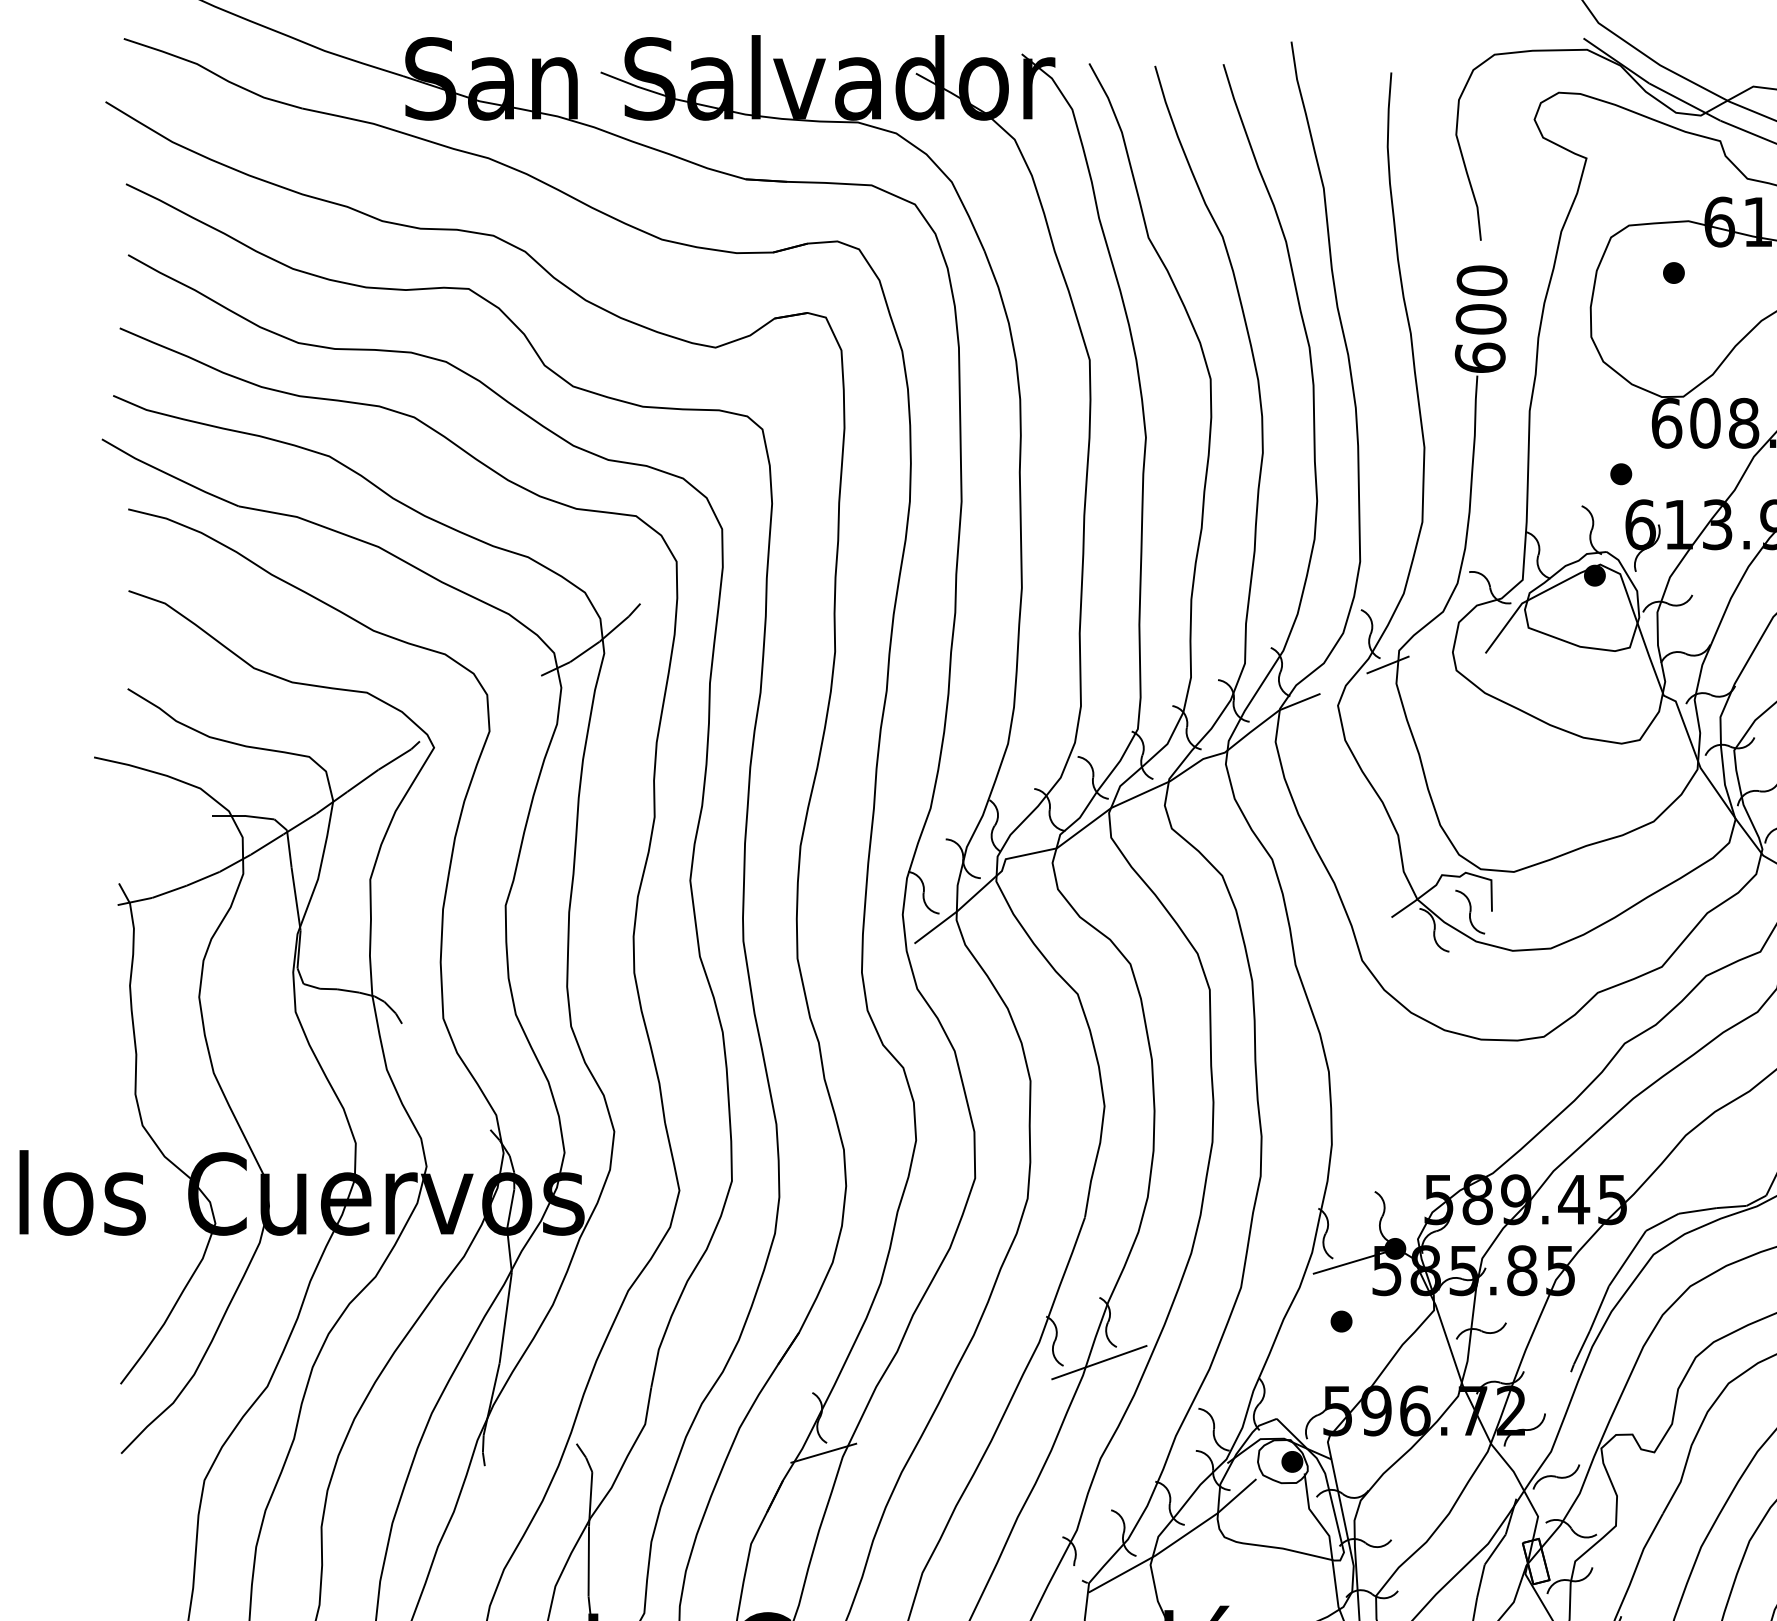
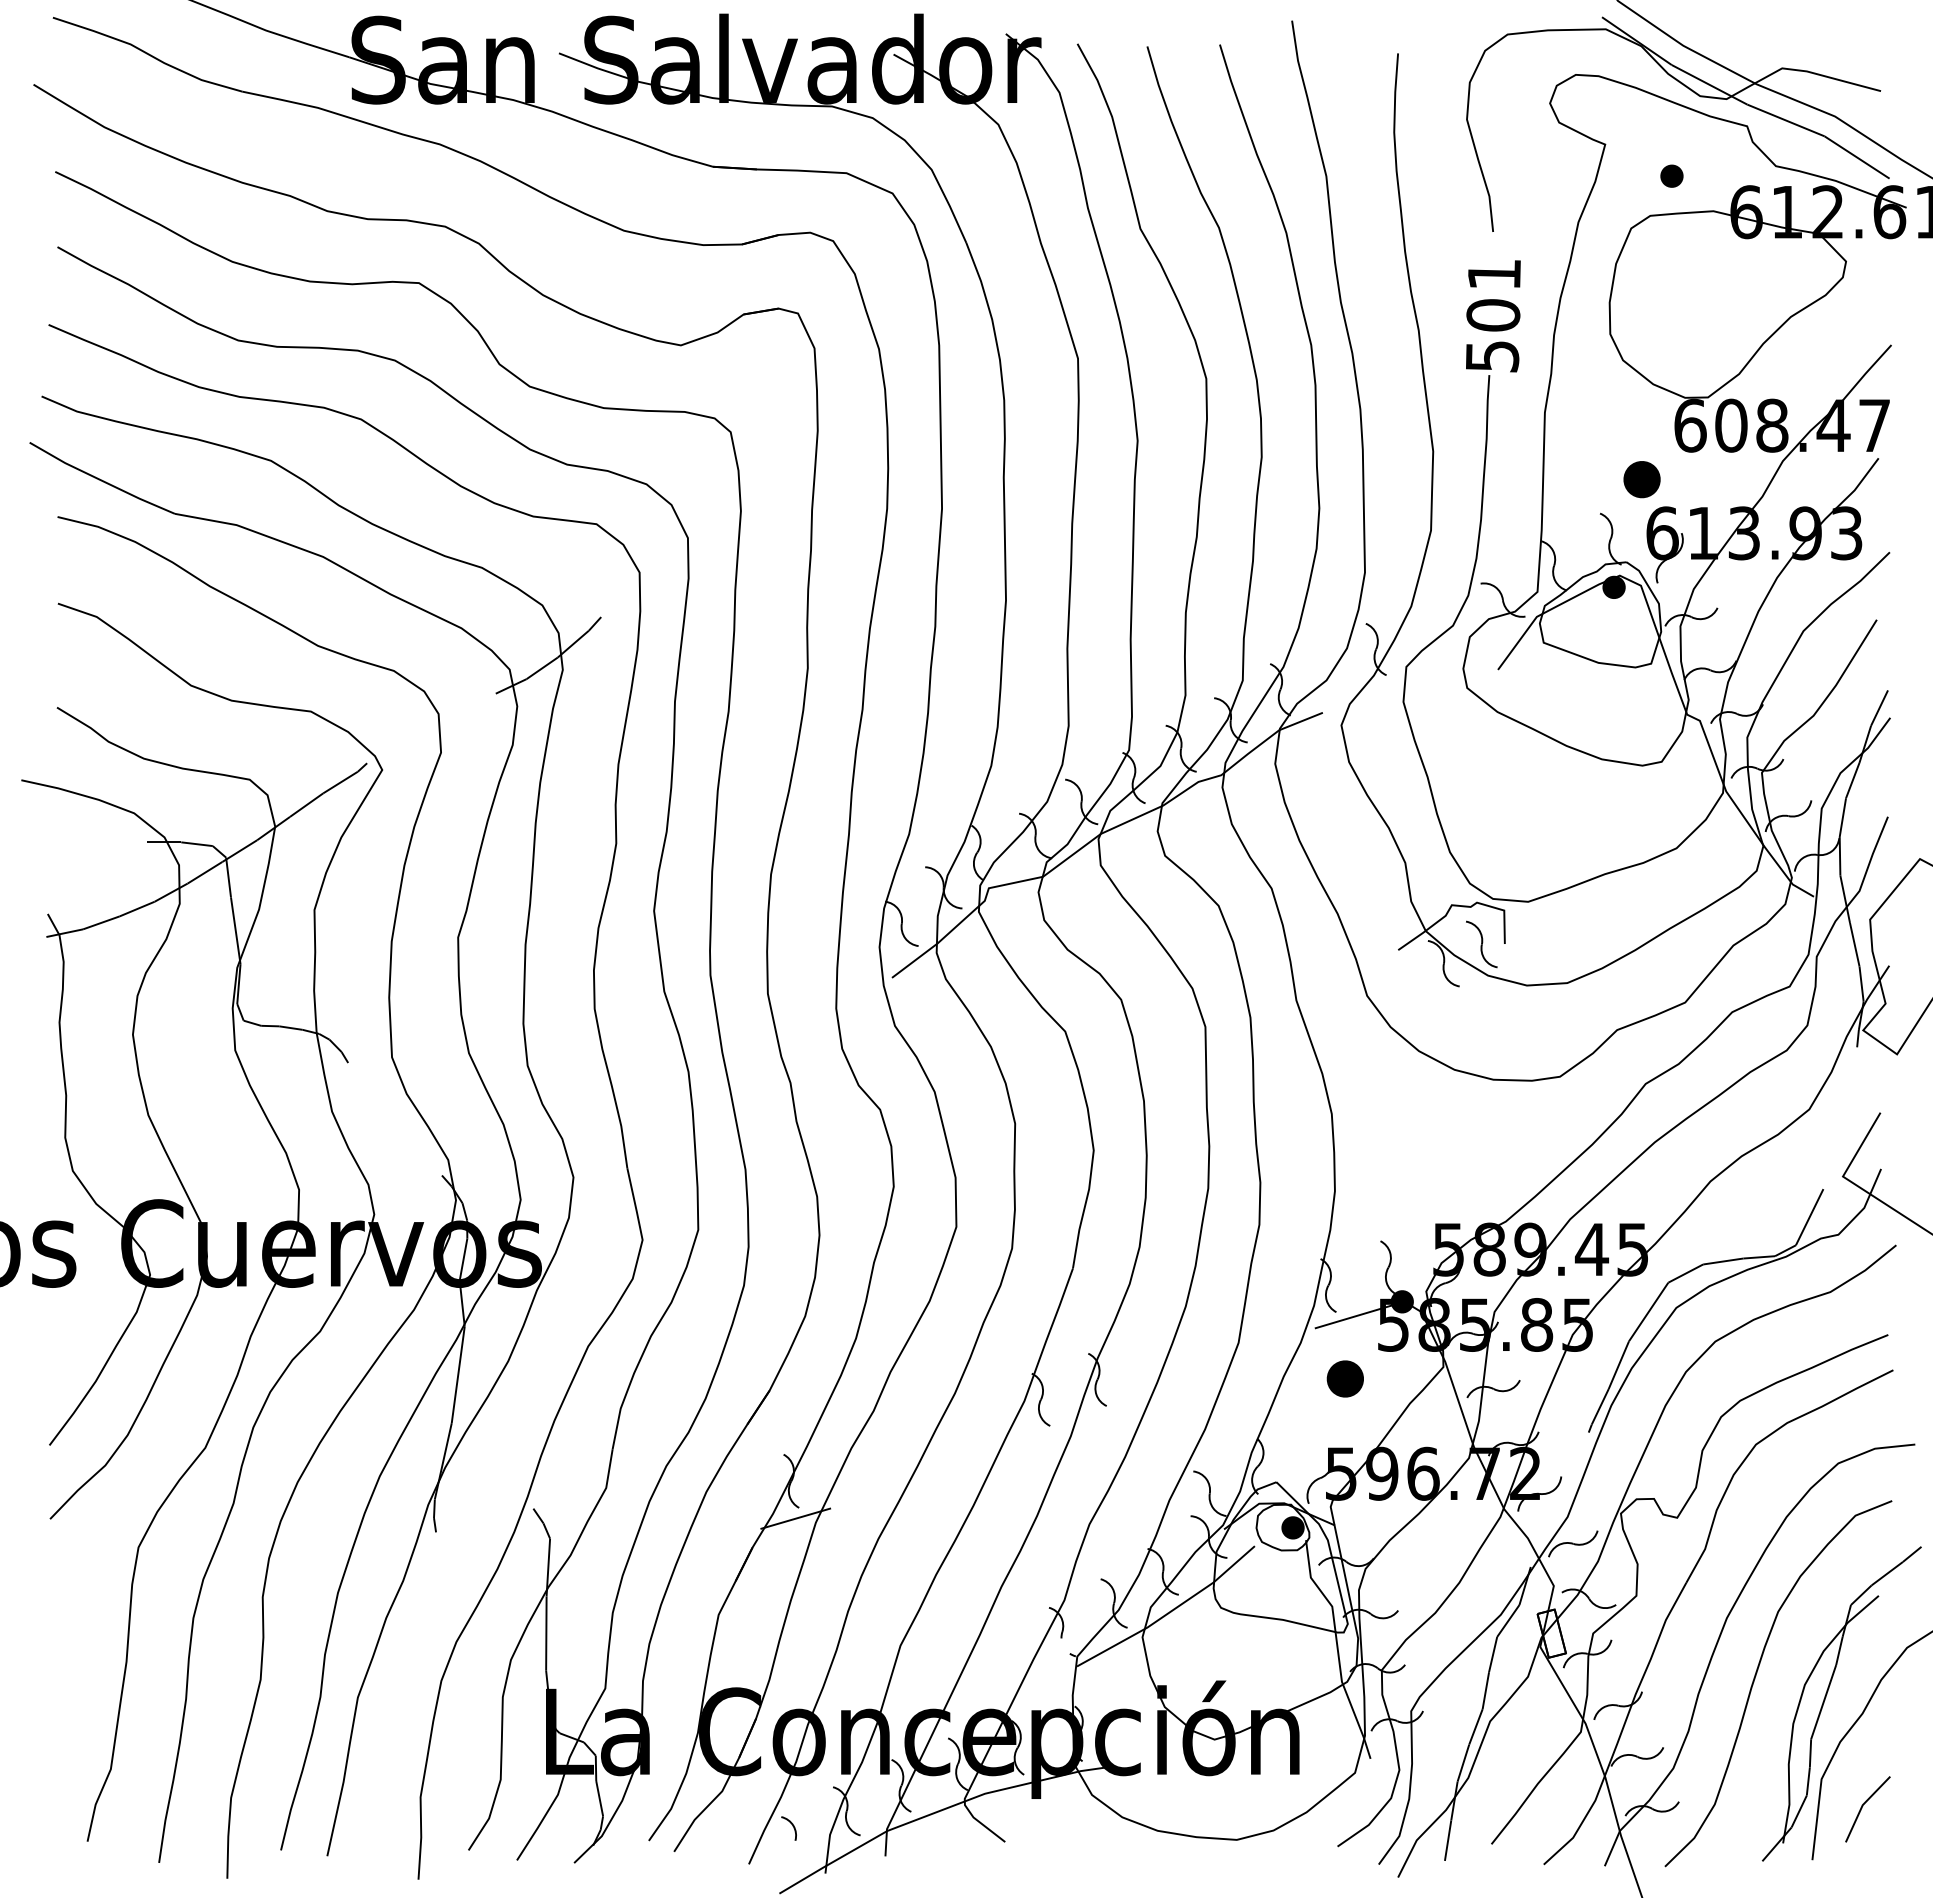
part: (1673, 272) -> (1671, 175), moved
text: (1481, 319) -> (1493, 315), 600 -> 501
part: (1620, 474) -> (1641, 479), size x1.6
line: (1387, 664) -> (1394, 681), removed
part: (1340, 1321) -> (1344, 1378), size x1.6
line: (1099, 1362) -> (1088, 1422), removed

